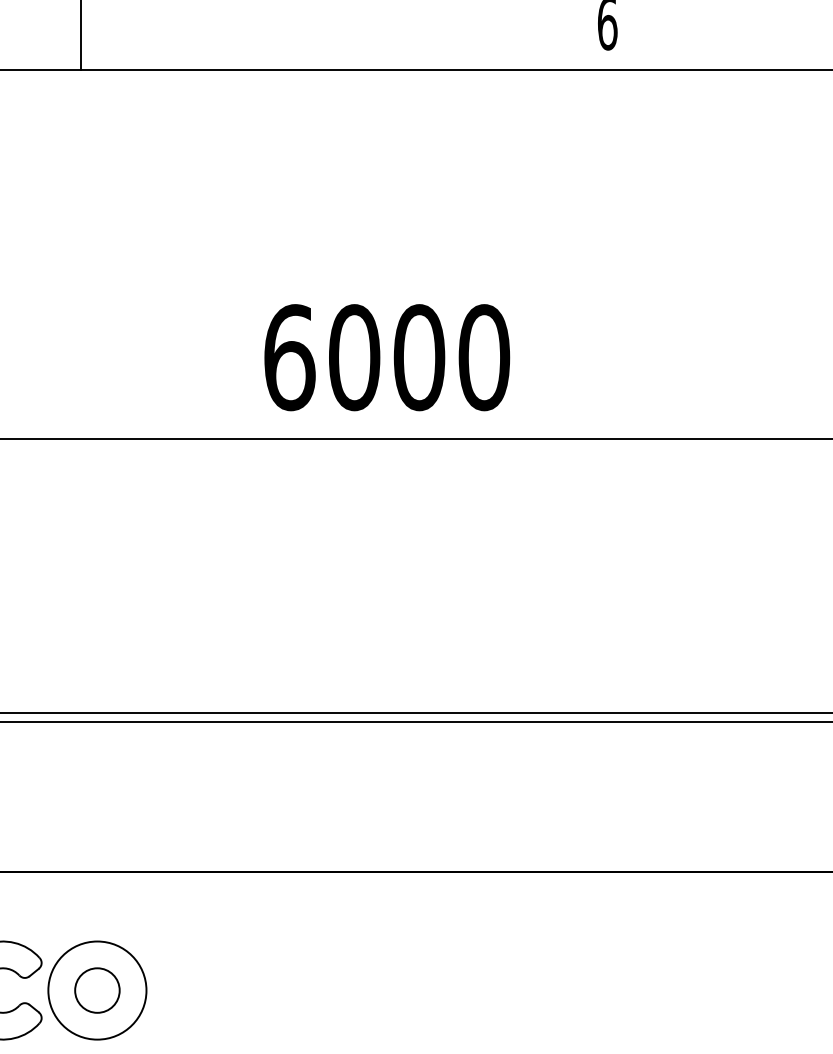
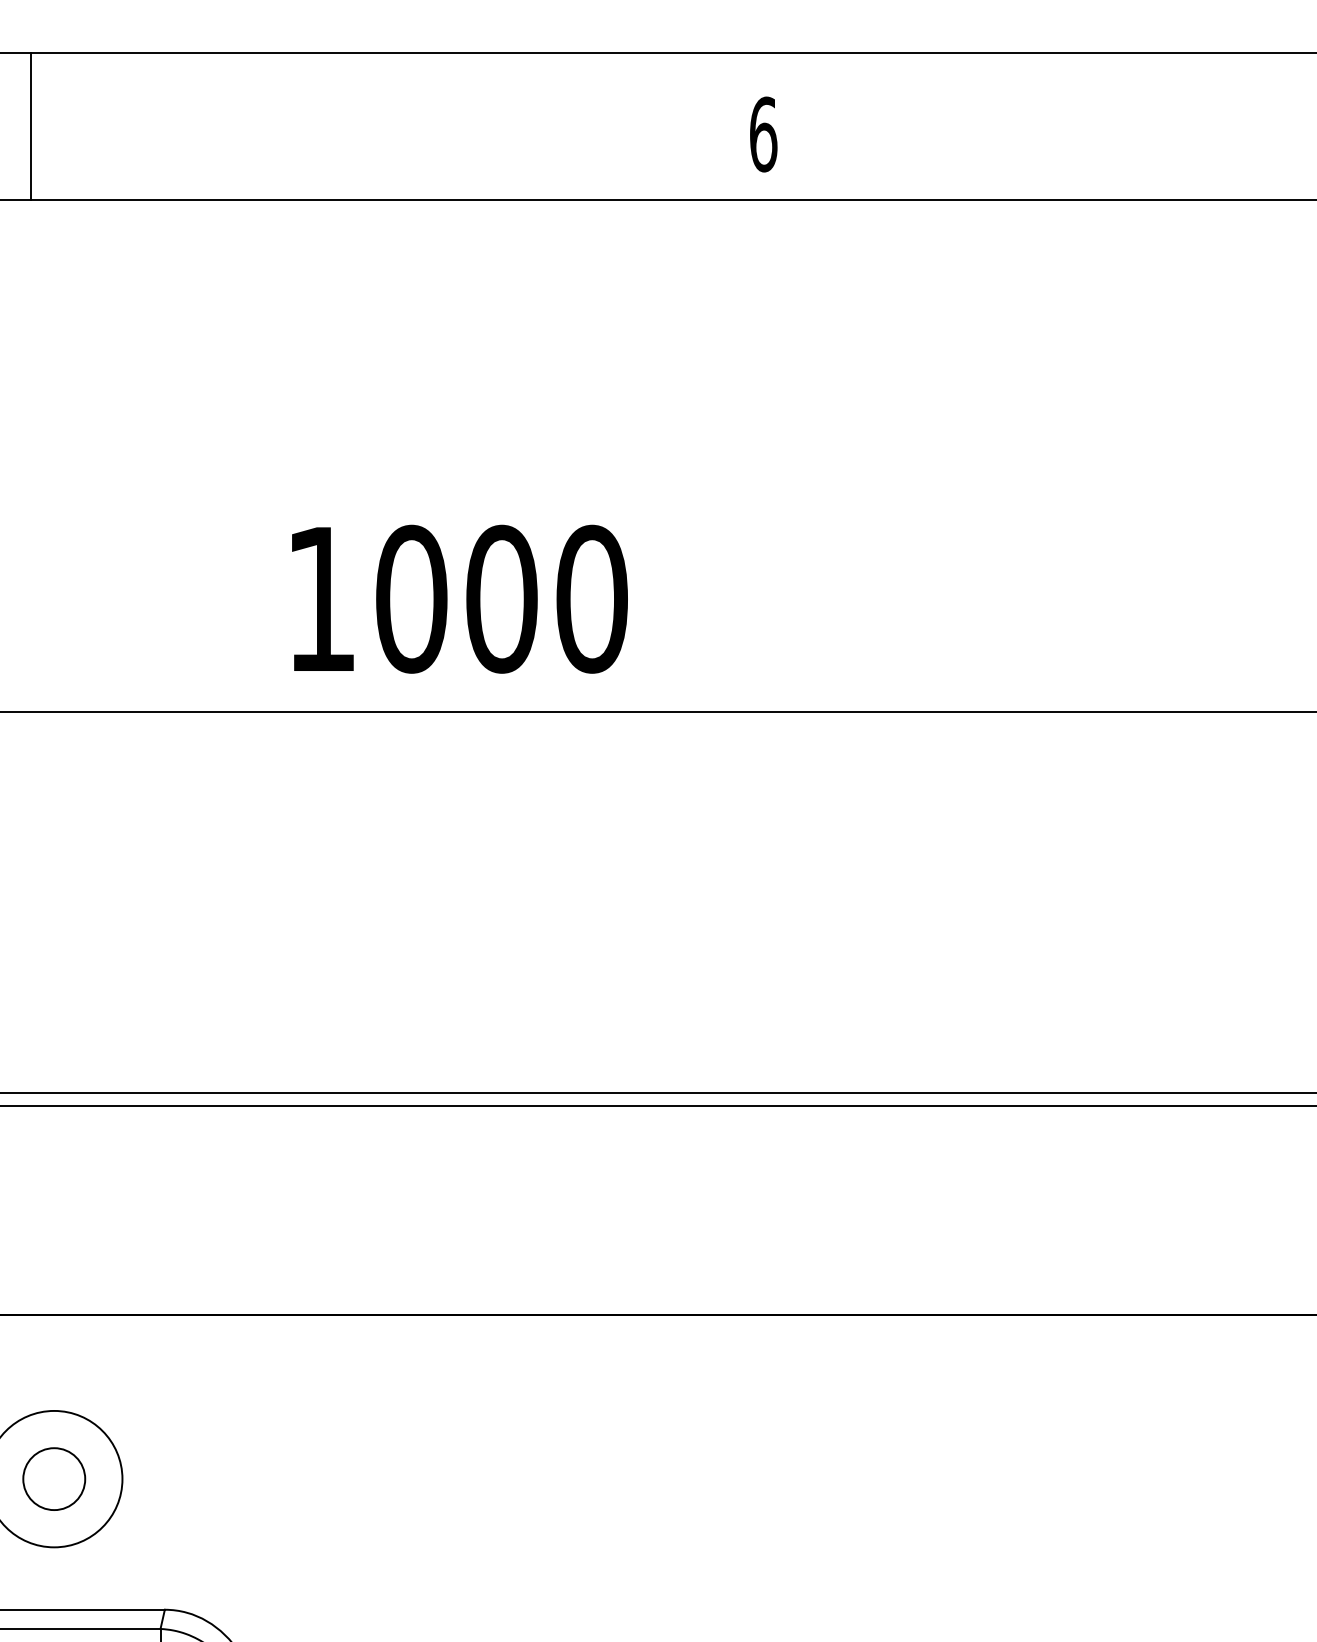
text: (289, 357) -> (321, 598), 6000 -> 1000

